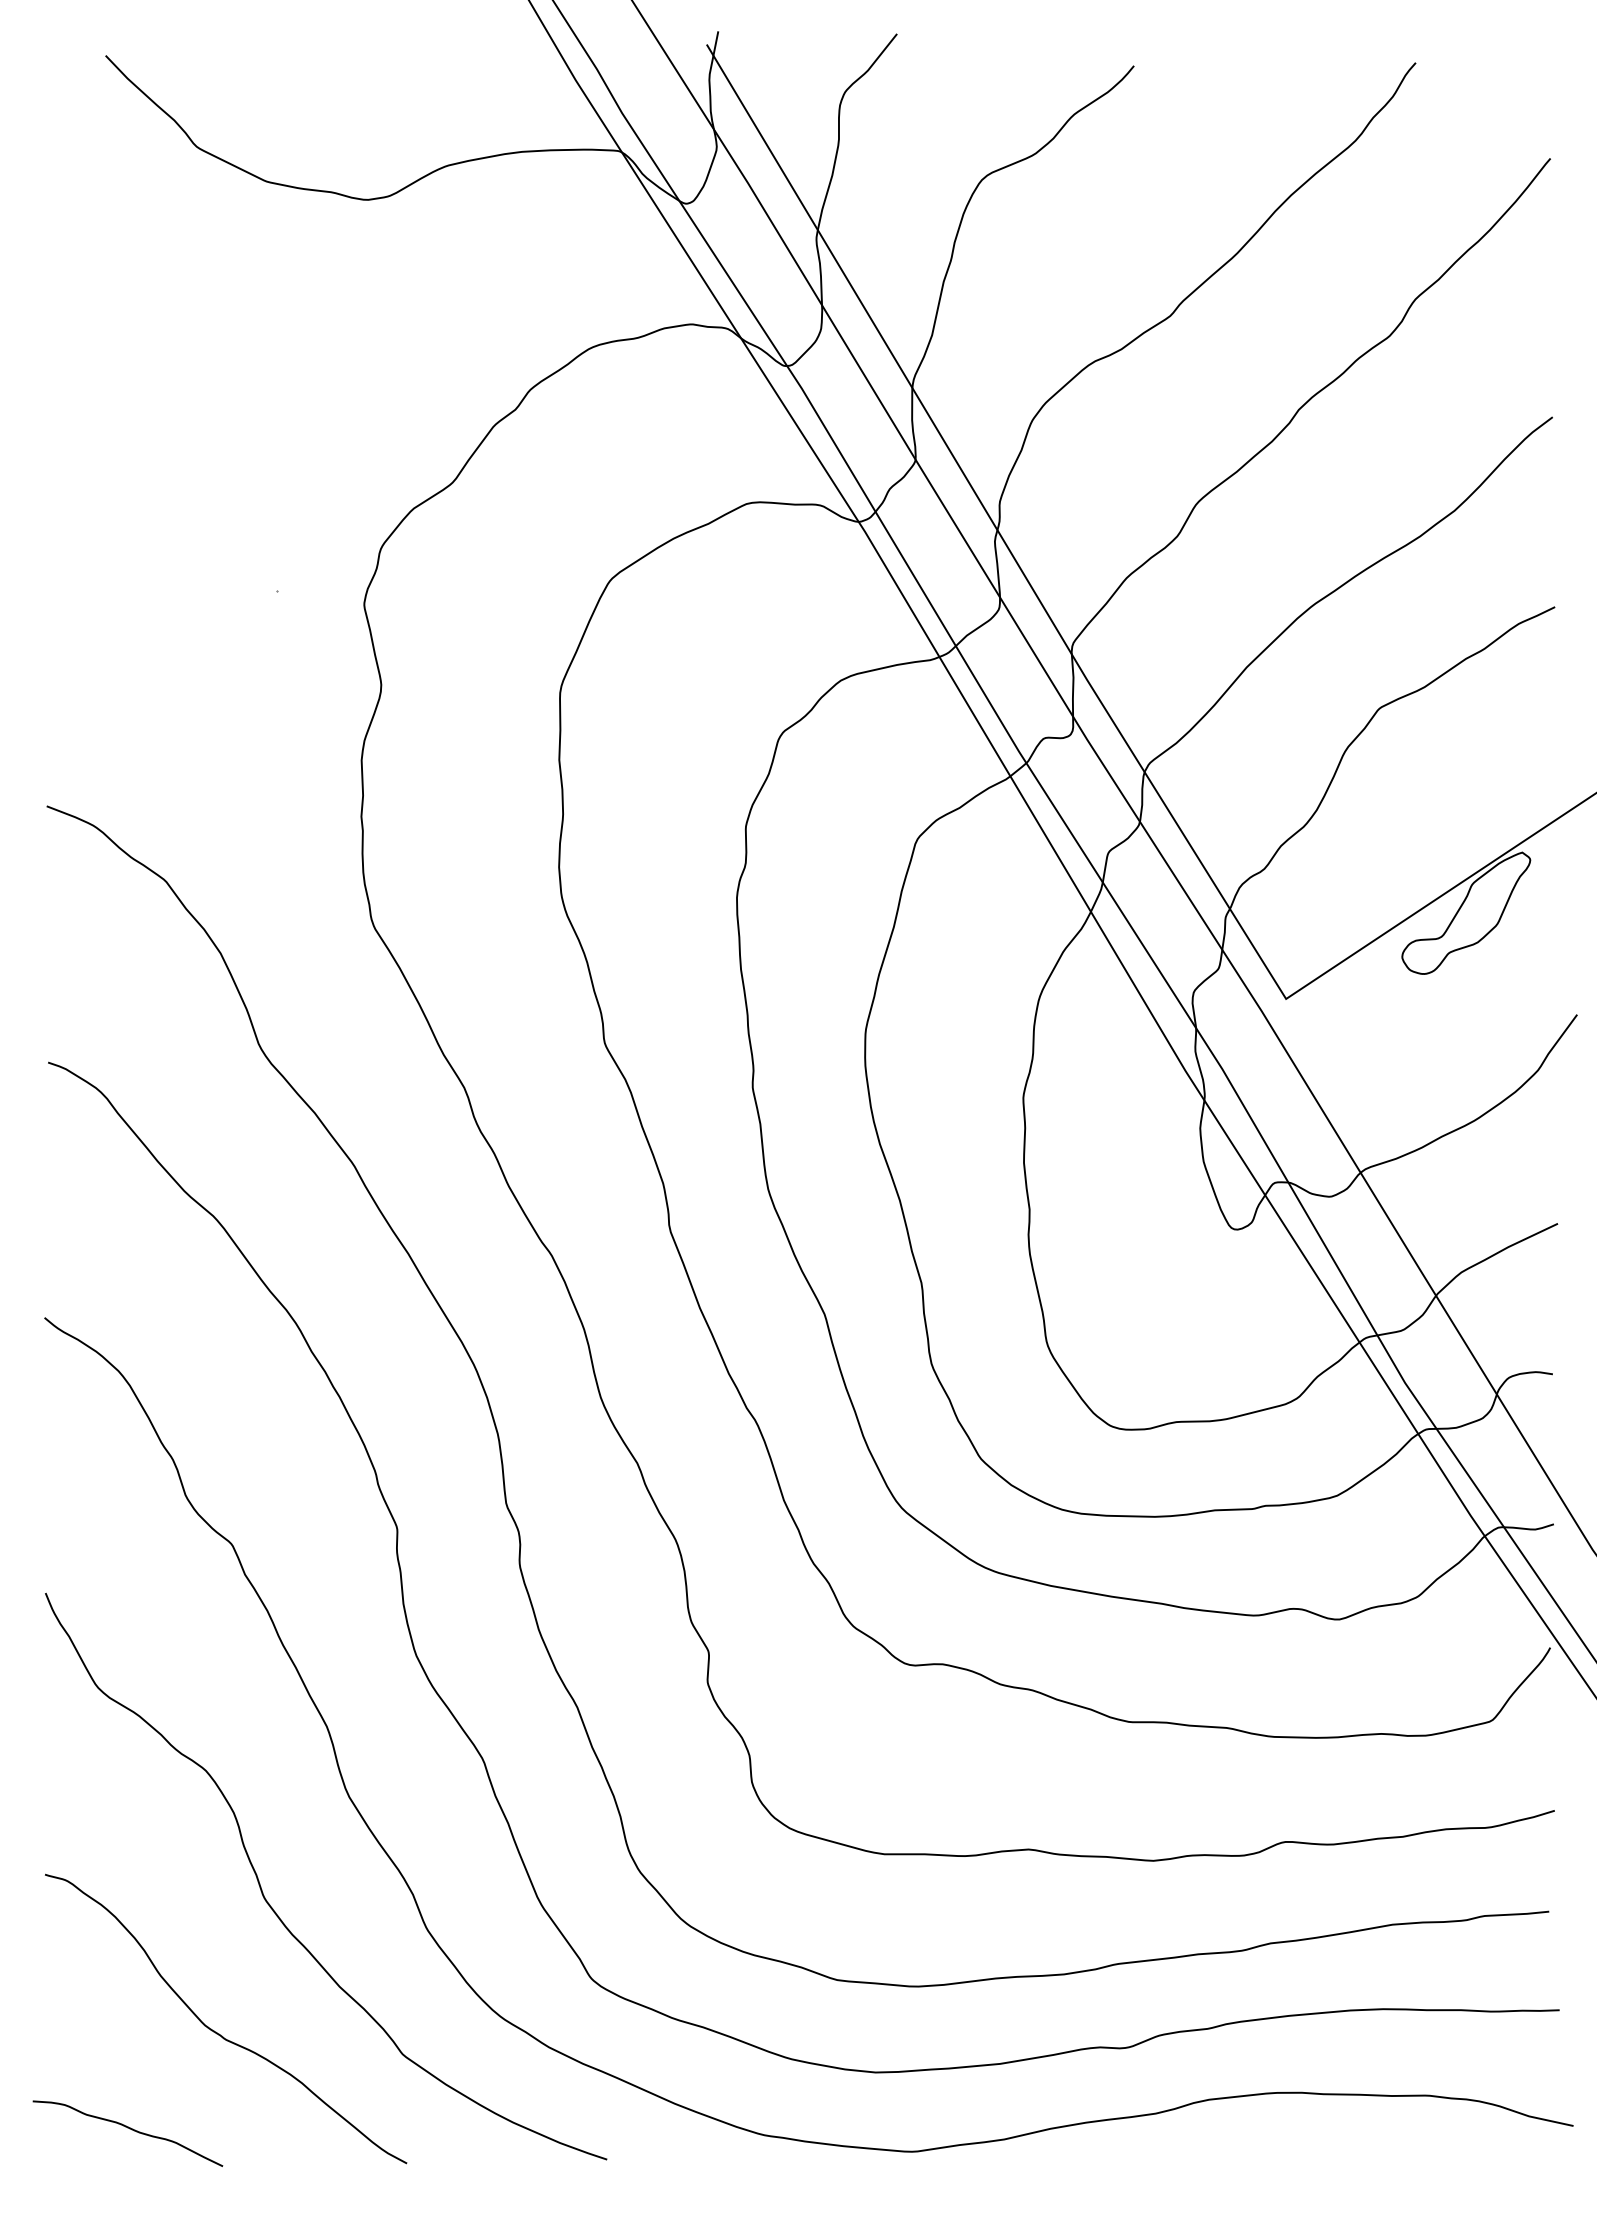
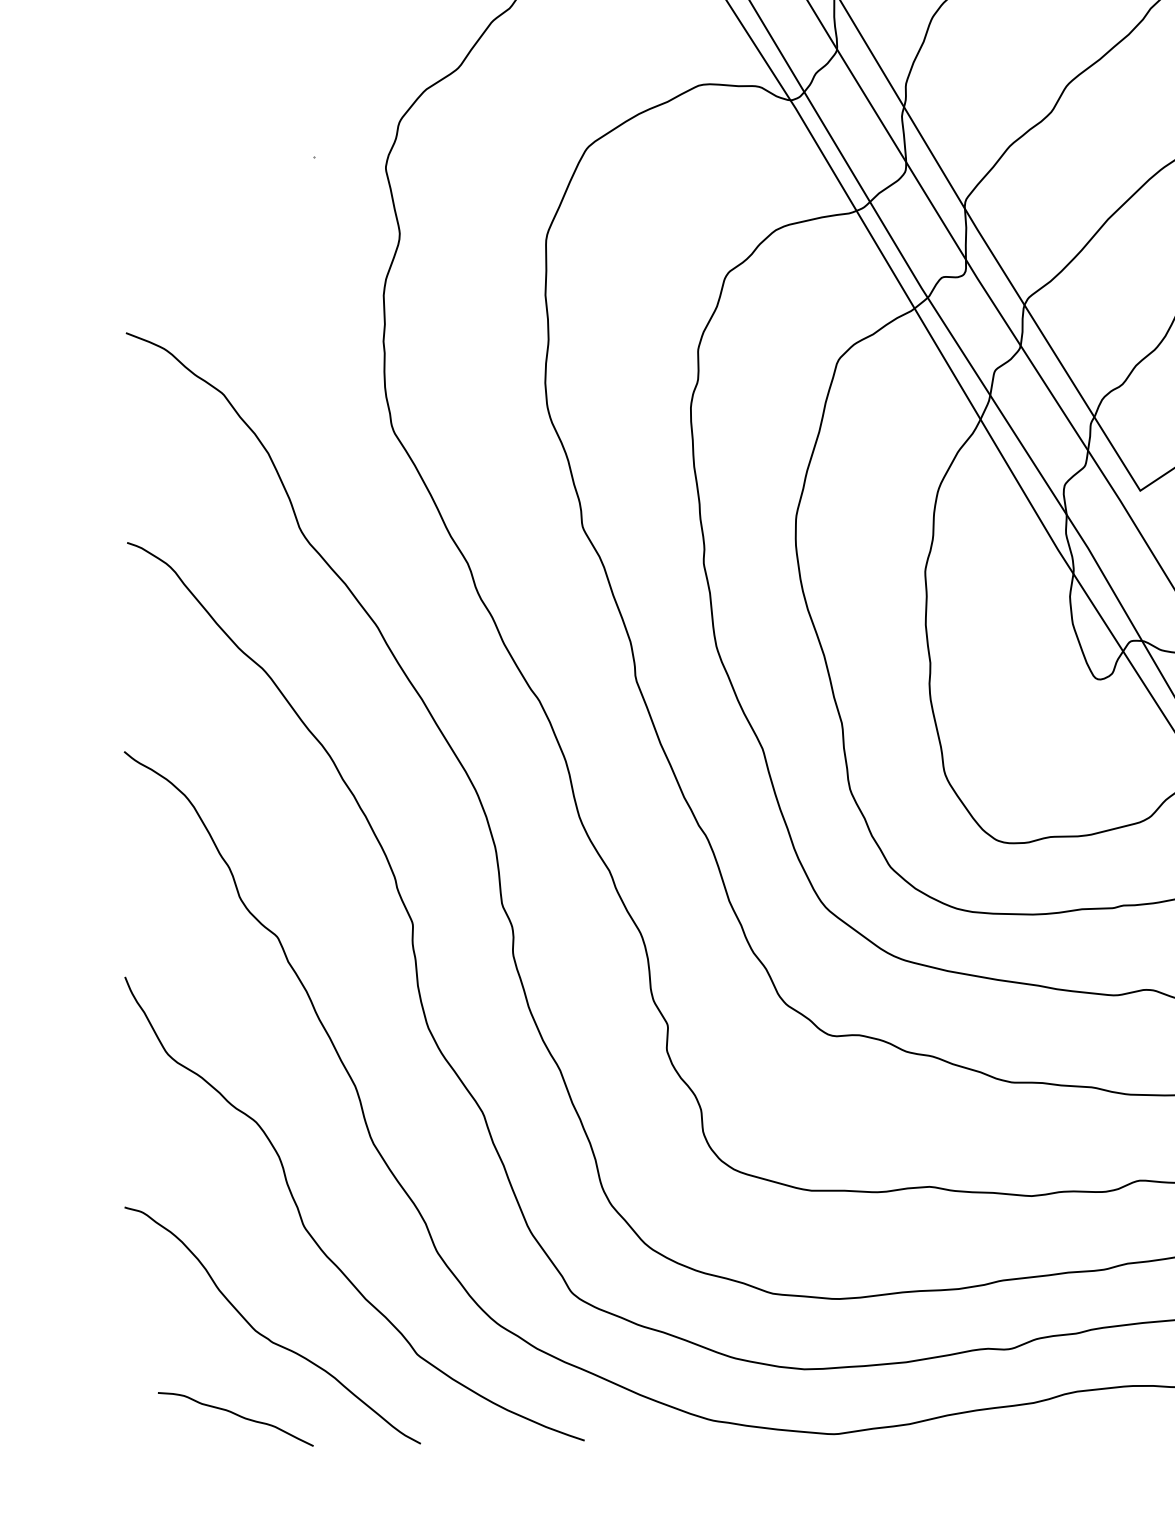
curve: (129, 2129) -> (237, 1415), moved

